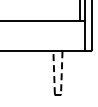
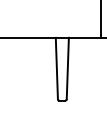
line: (54, 72) -> (57, 68), dashed -> solid
line: (61, 73) -> (67, 69), dashed -> solid

